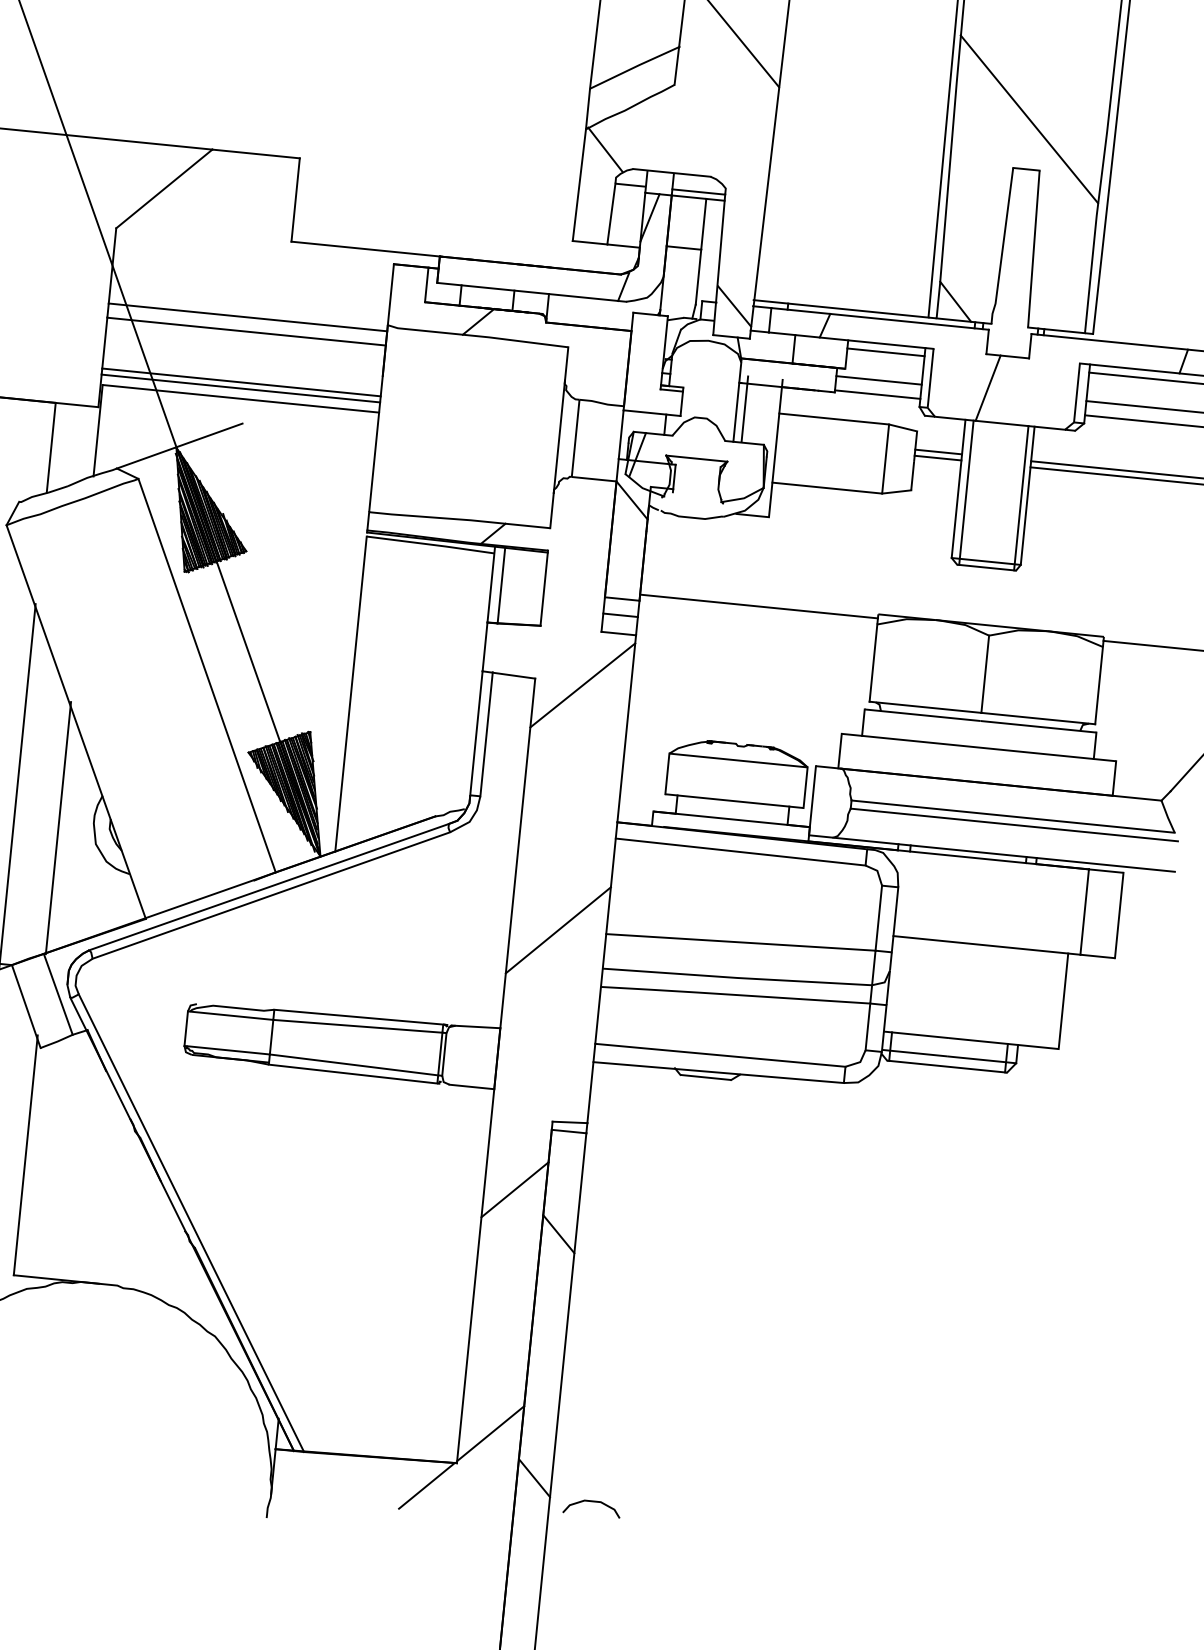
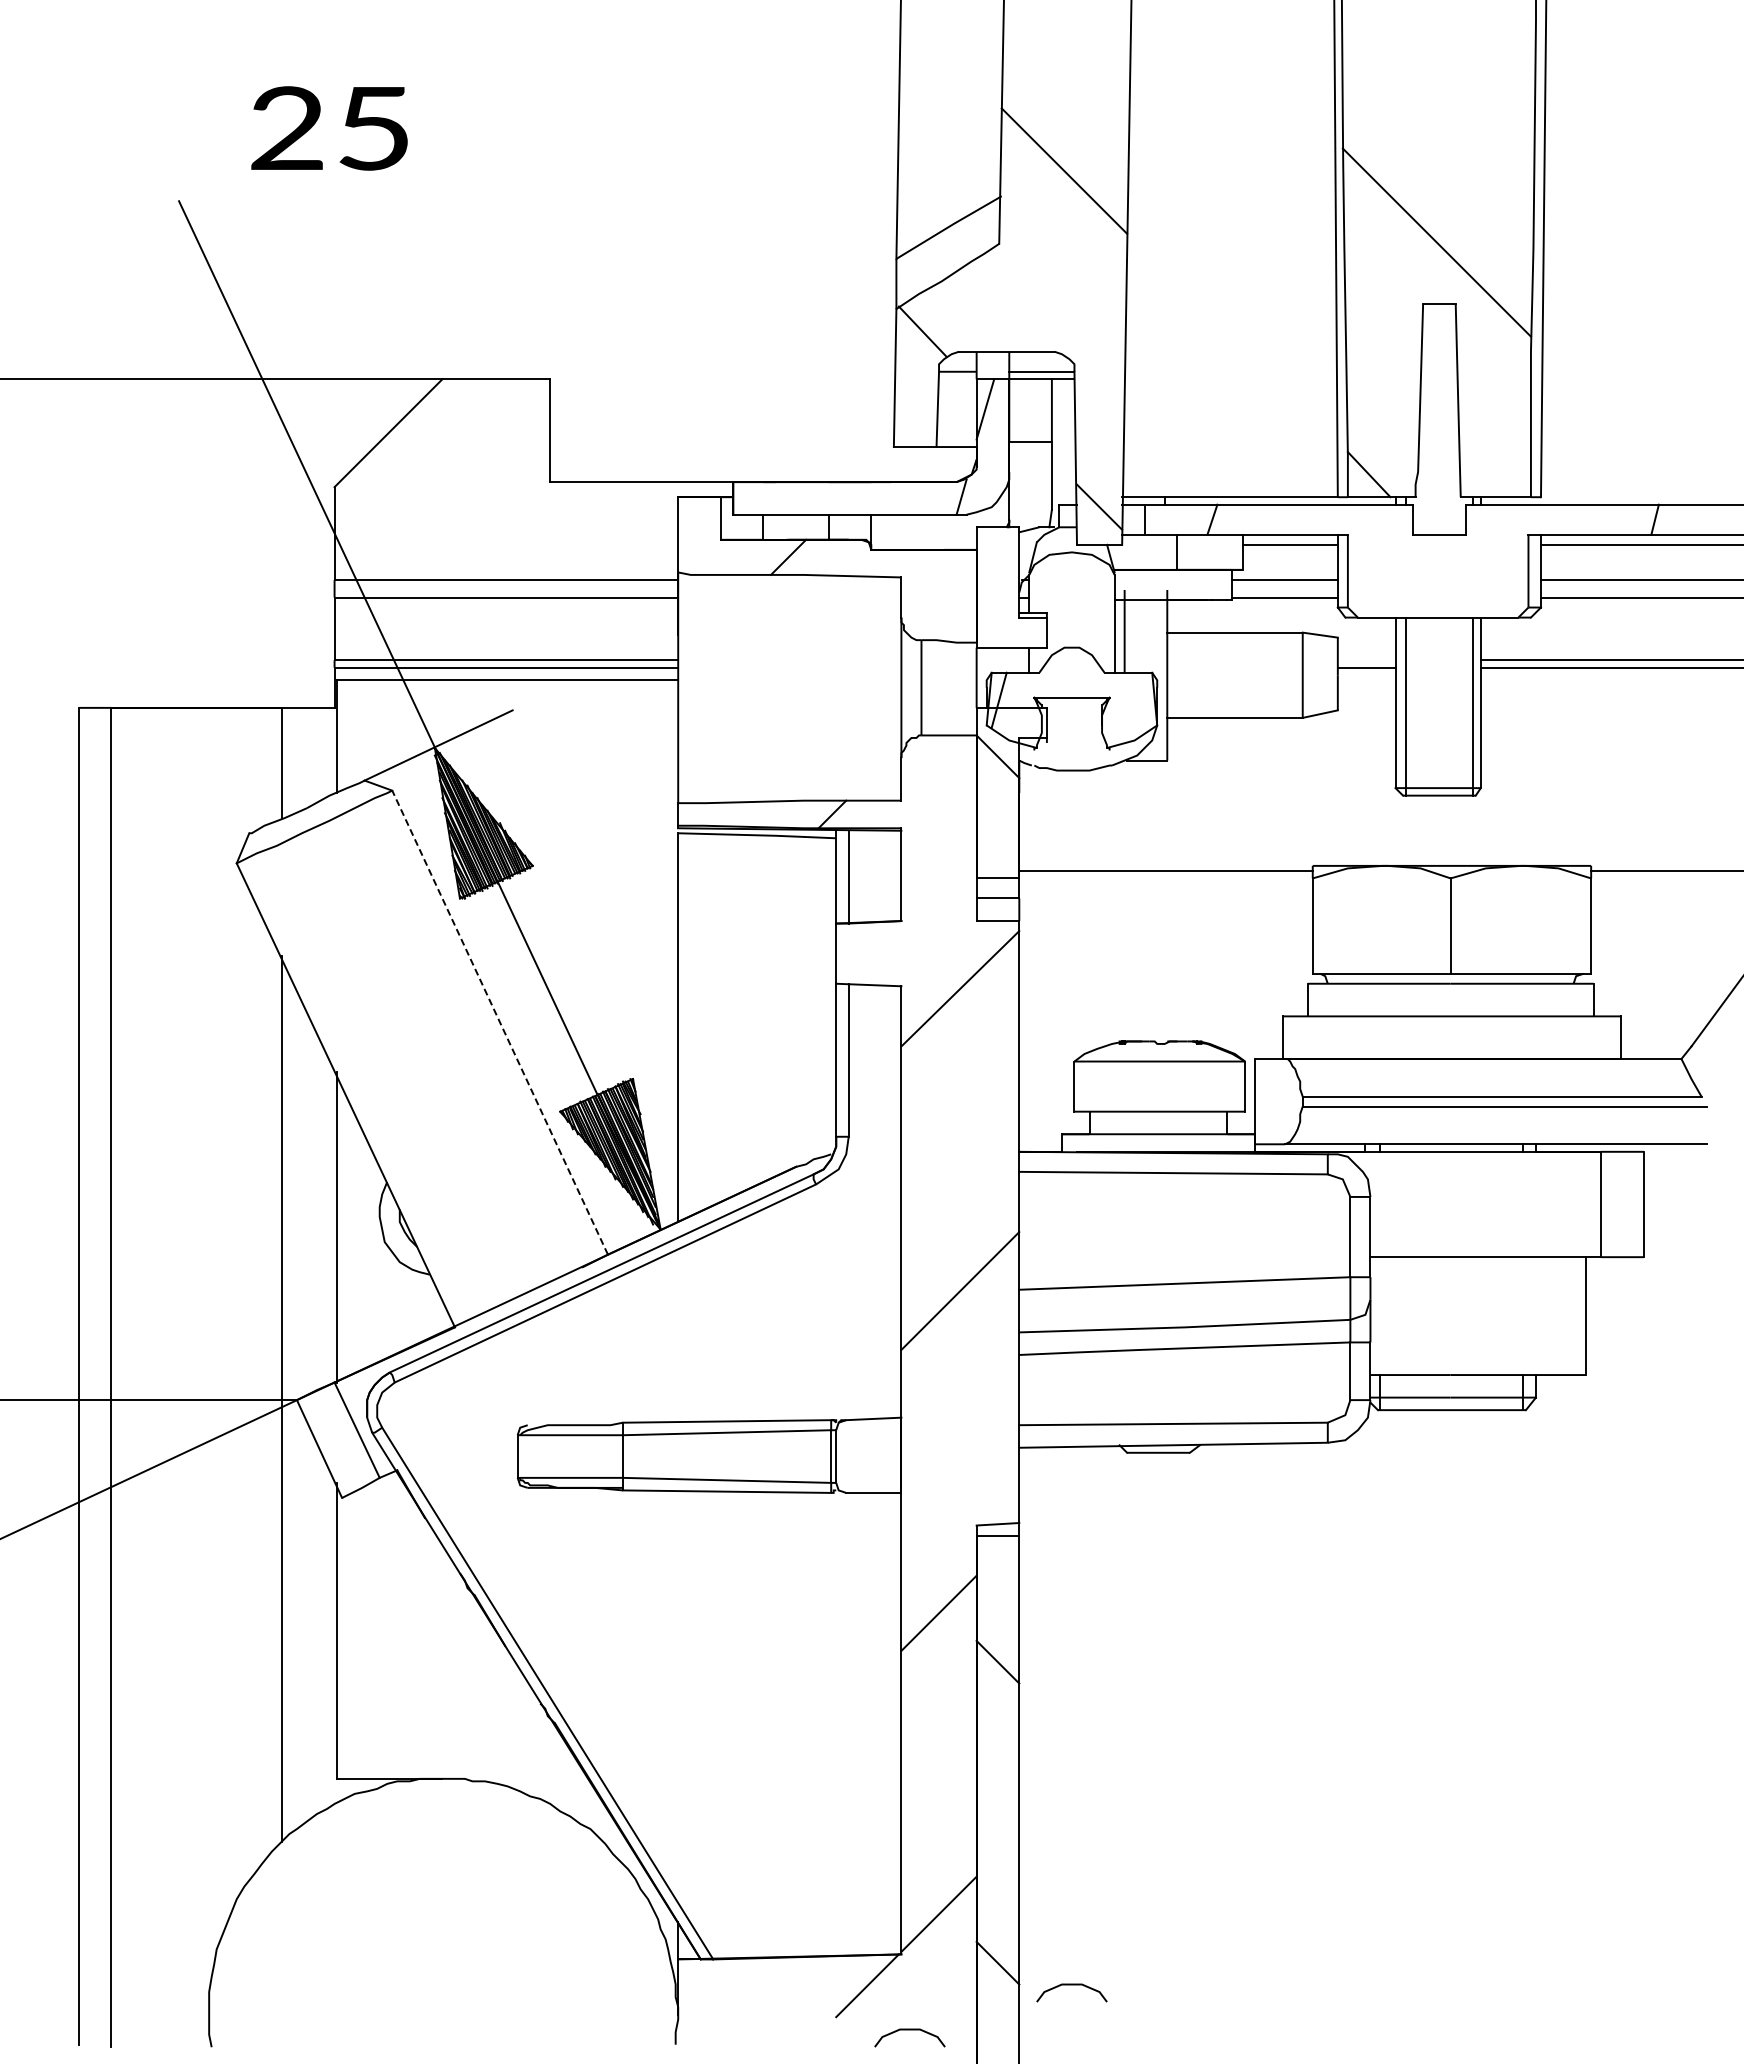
line: (988, 387) -> (1419, 575), removed
line: (938, 452) -> (1366, 660), removed
line: (207, 675) -> (500, 1022), solid -> dashed
curve: (457, 1525) -> (909, 2030), added

